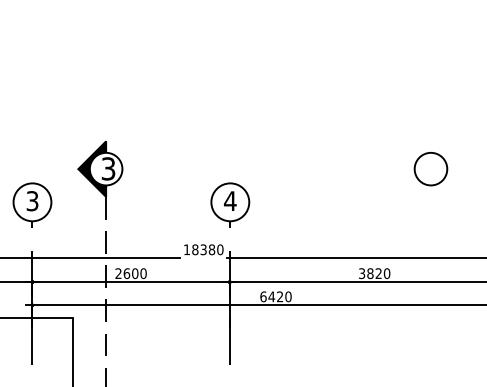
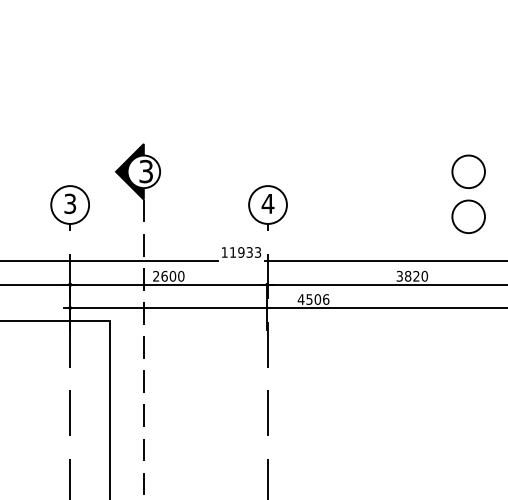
circle: (430, 213) -> (468, 216), added
text: (207, 249) -> (245, 252), 18380 -> 11933
text: (275, 296) -> (313, 299), 6420 -> 4506

